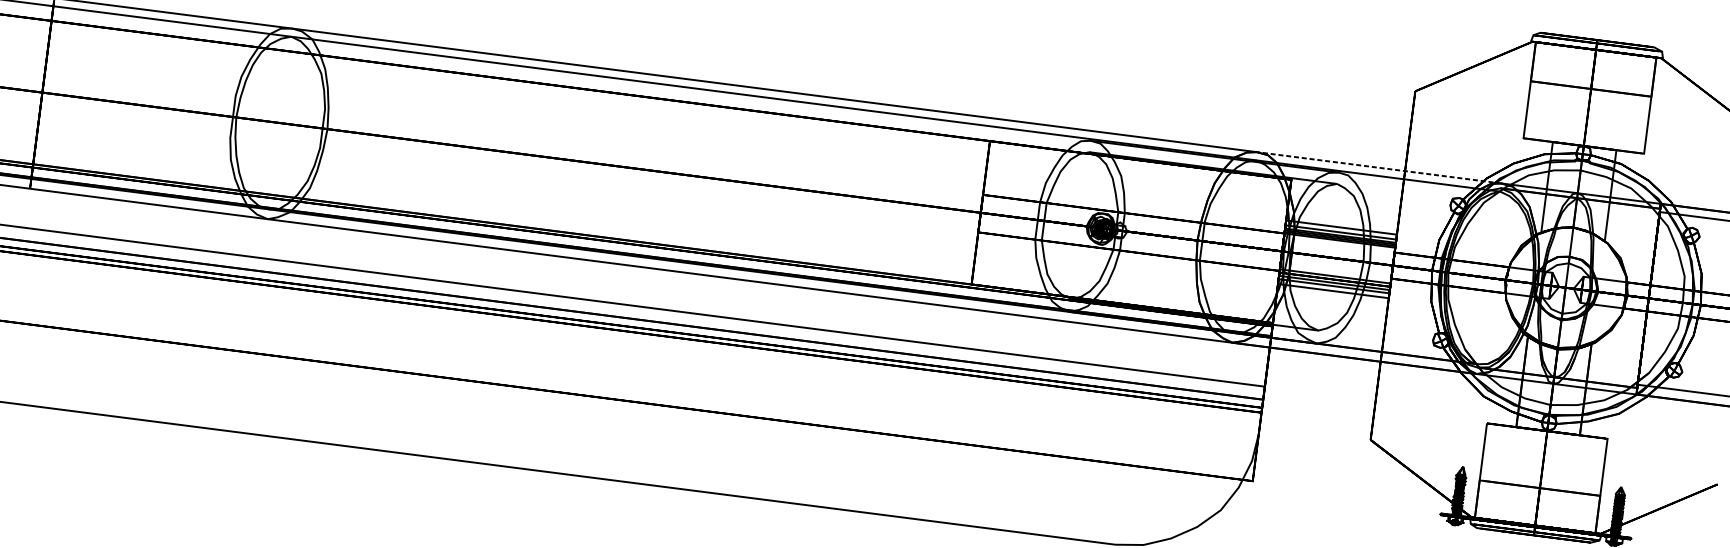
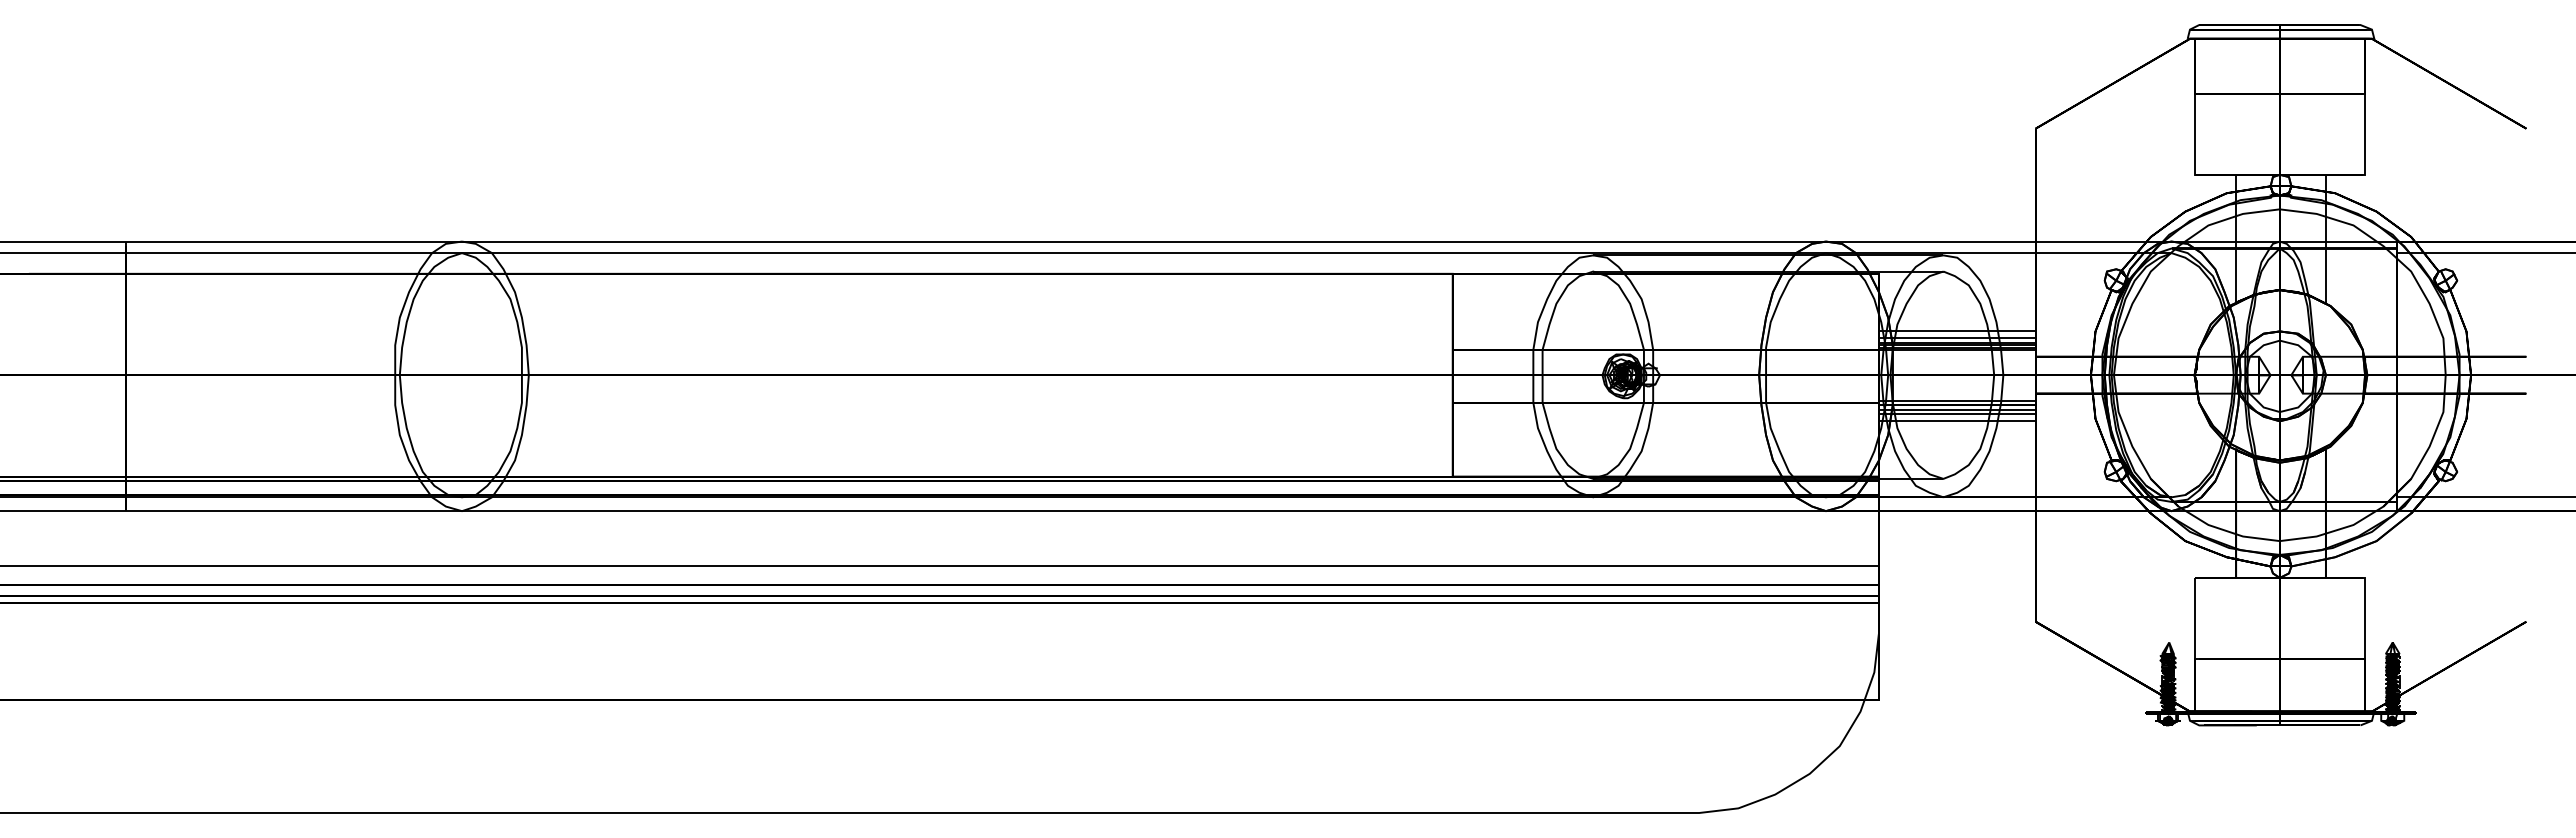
line: (1378, 167) -> (1998, 241), dashed -> solid

